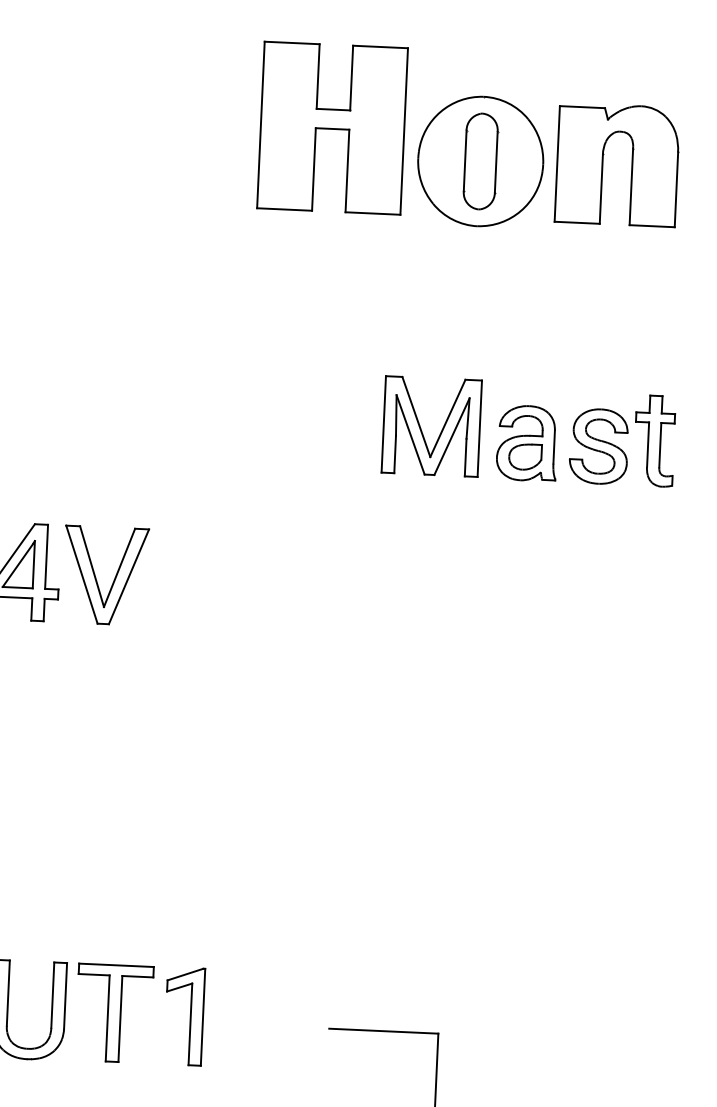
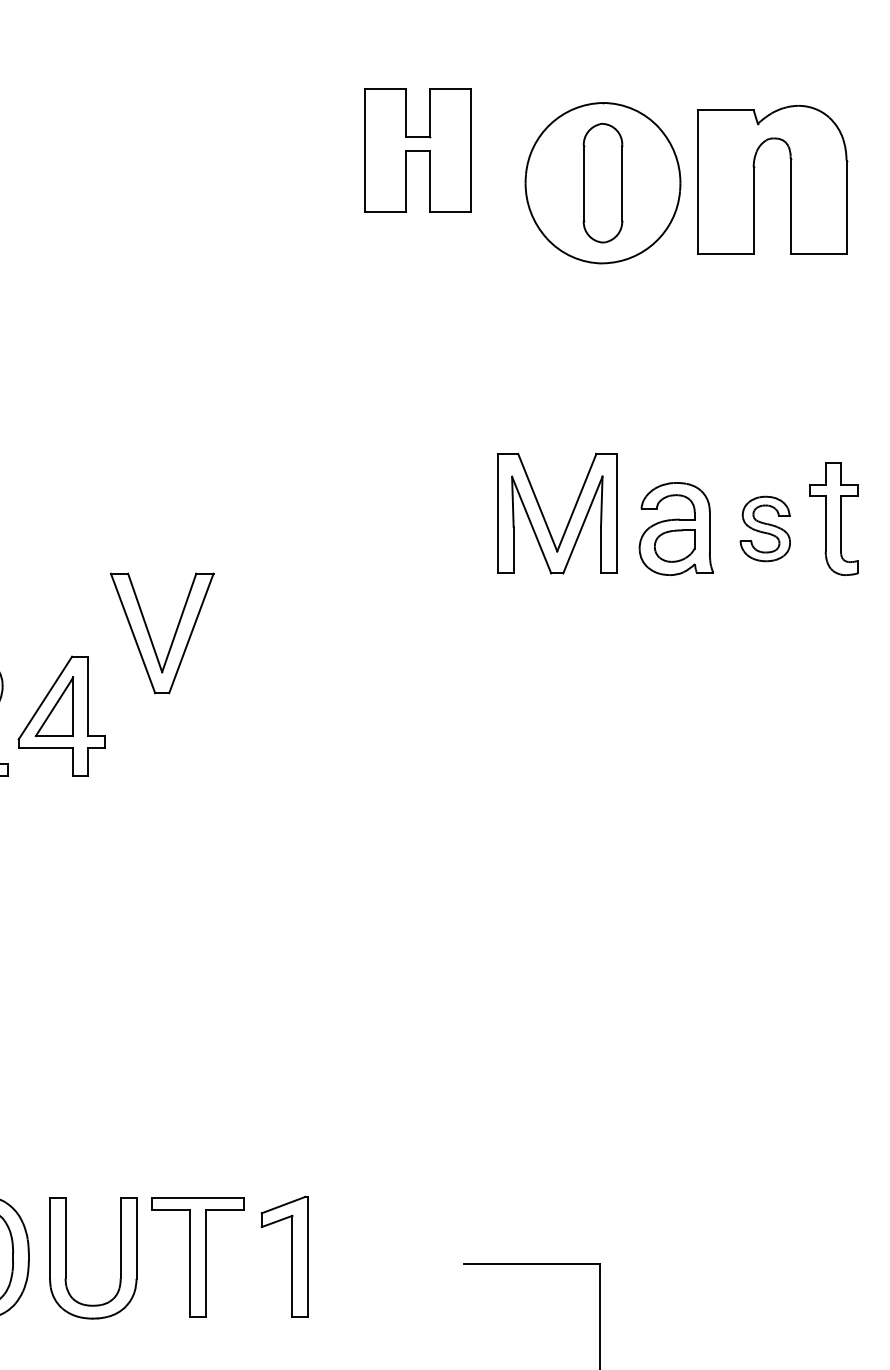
part: (332, 128) -> (417, 150), size x0.6
part: (599, 446) -> (765, 528), size x0.7
part: (113, 580) -> (172, 638), moved

